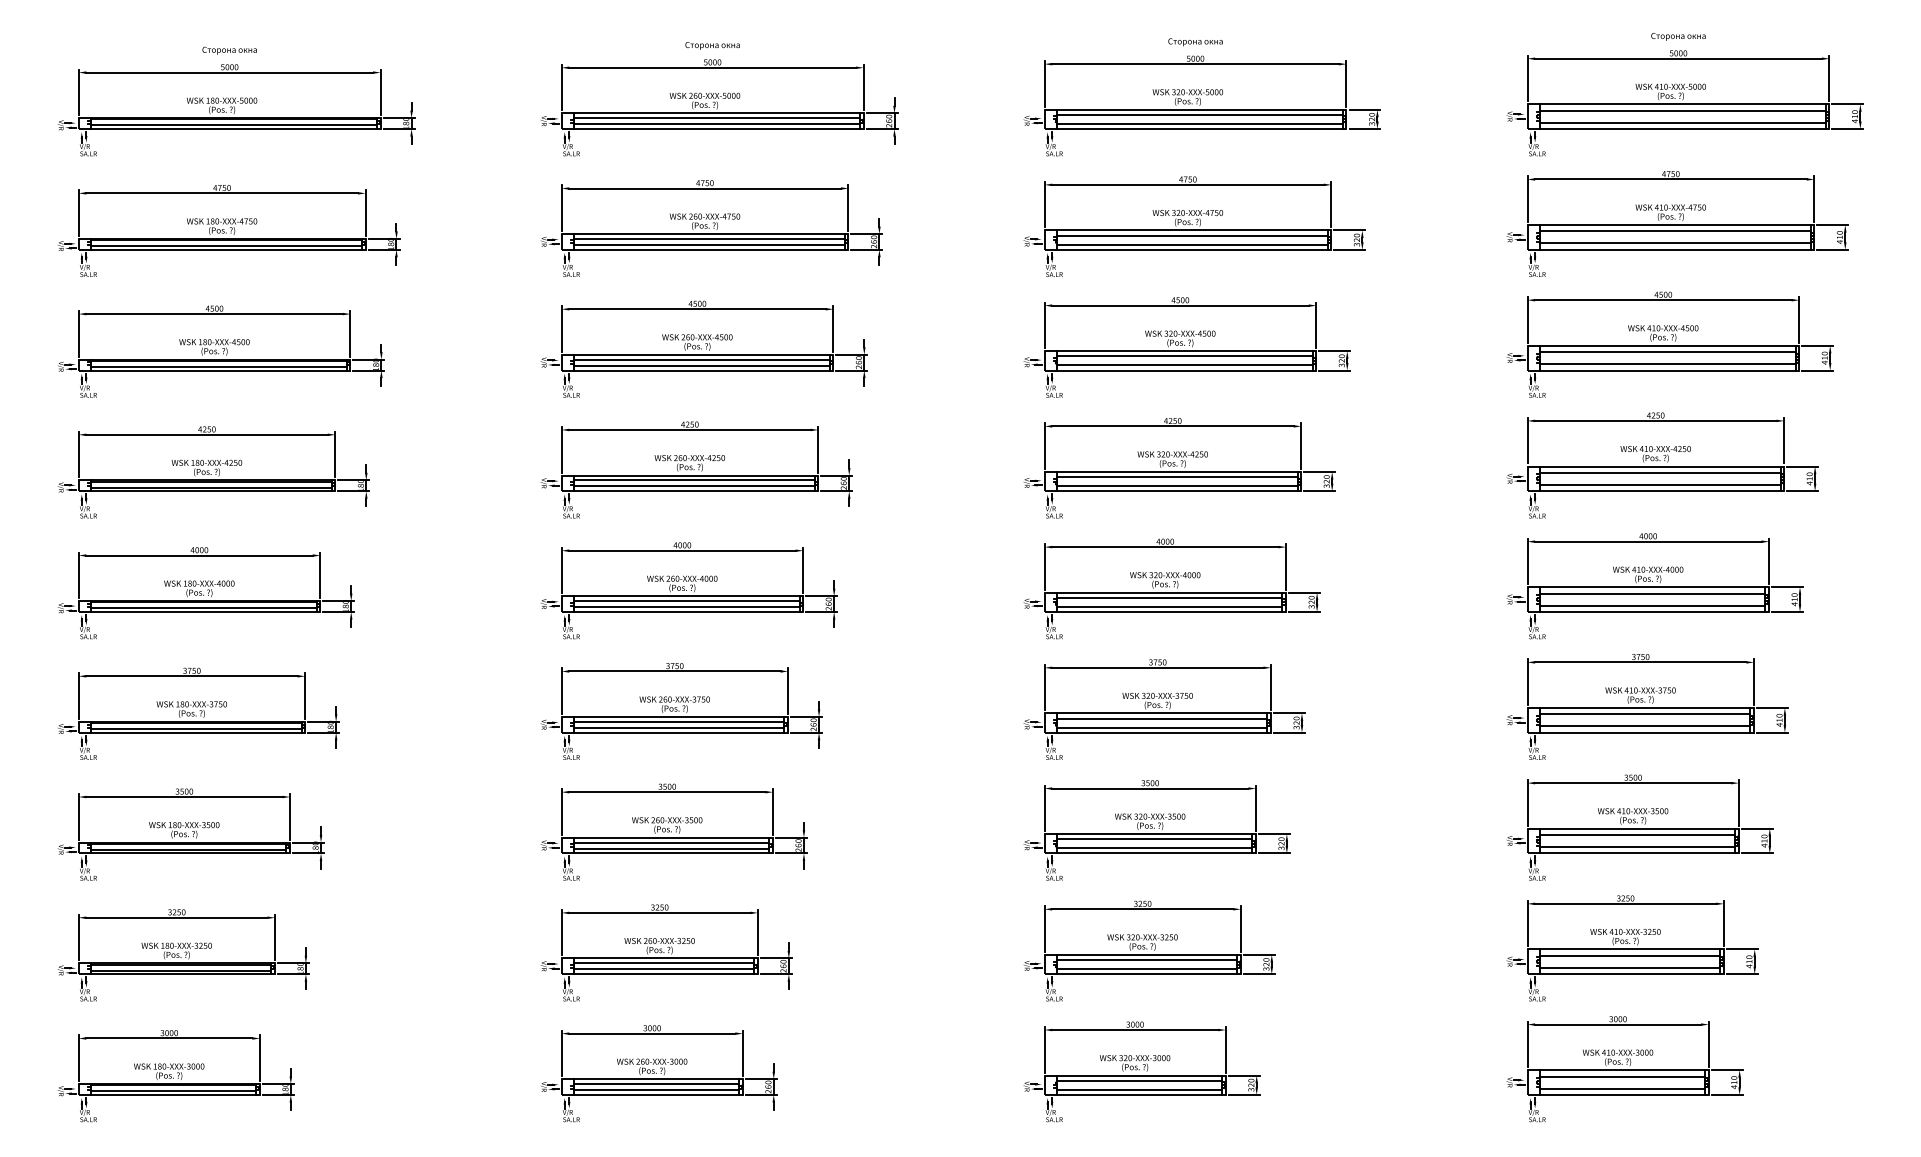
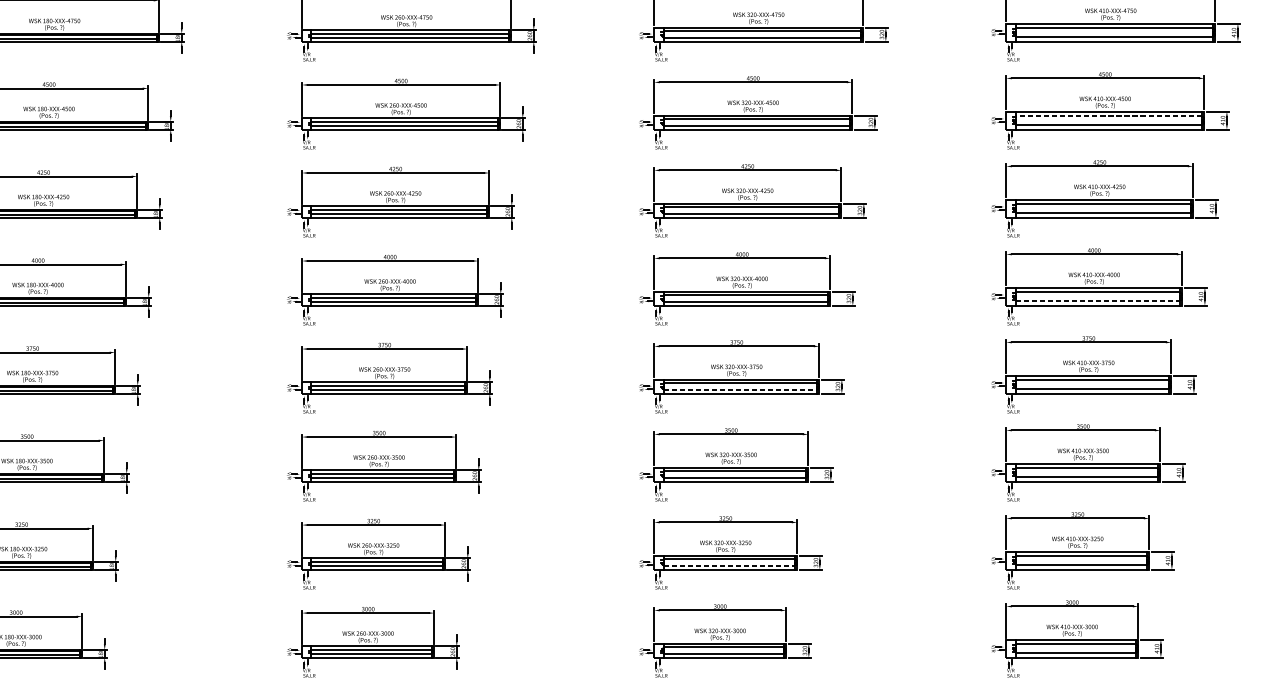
line: (1667, 352) -> (1108, 116), solid -> dashed
line: (1652, 605) -> (1097, 300), solid -> dashed
line: (1162, 727) -> (740, 389), solid -> dashed
line: (1147, 969) -> (729, 566), solid -> dashed

